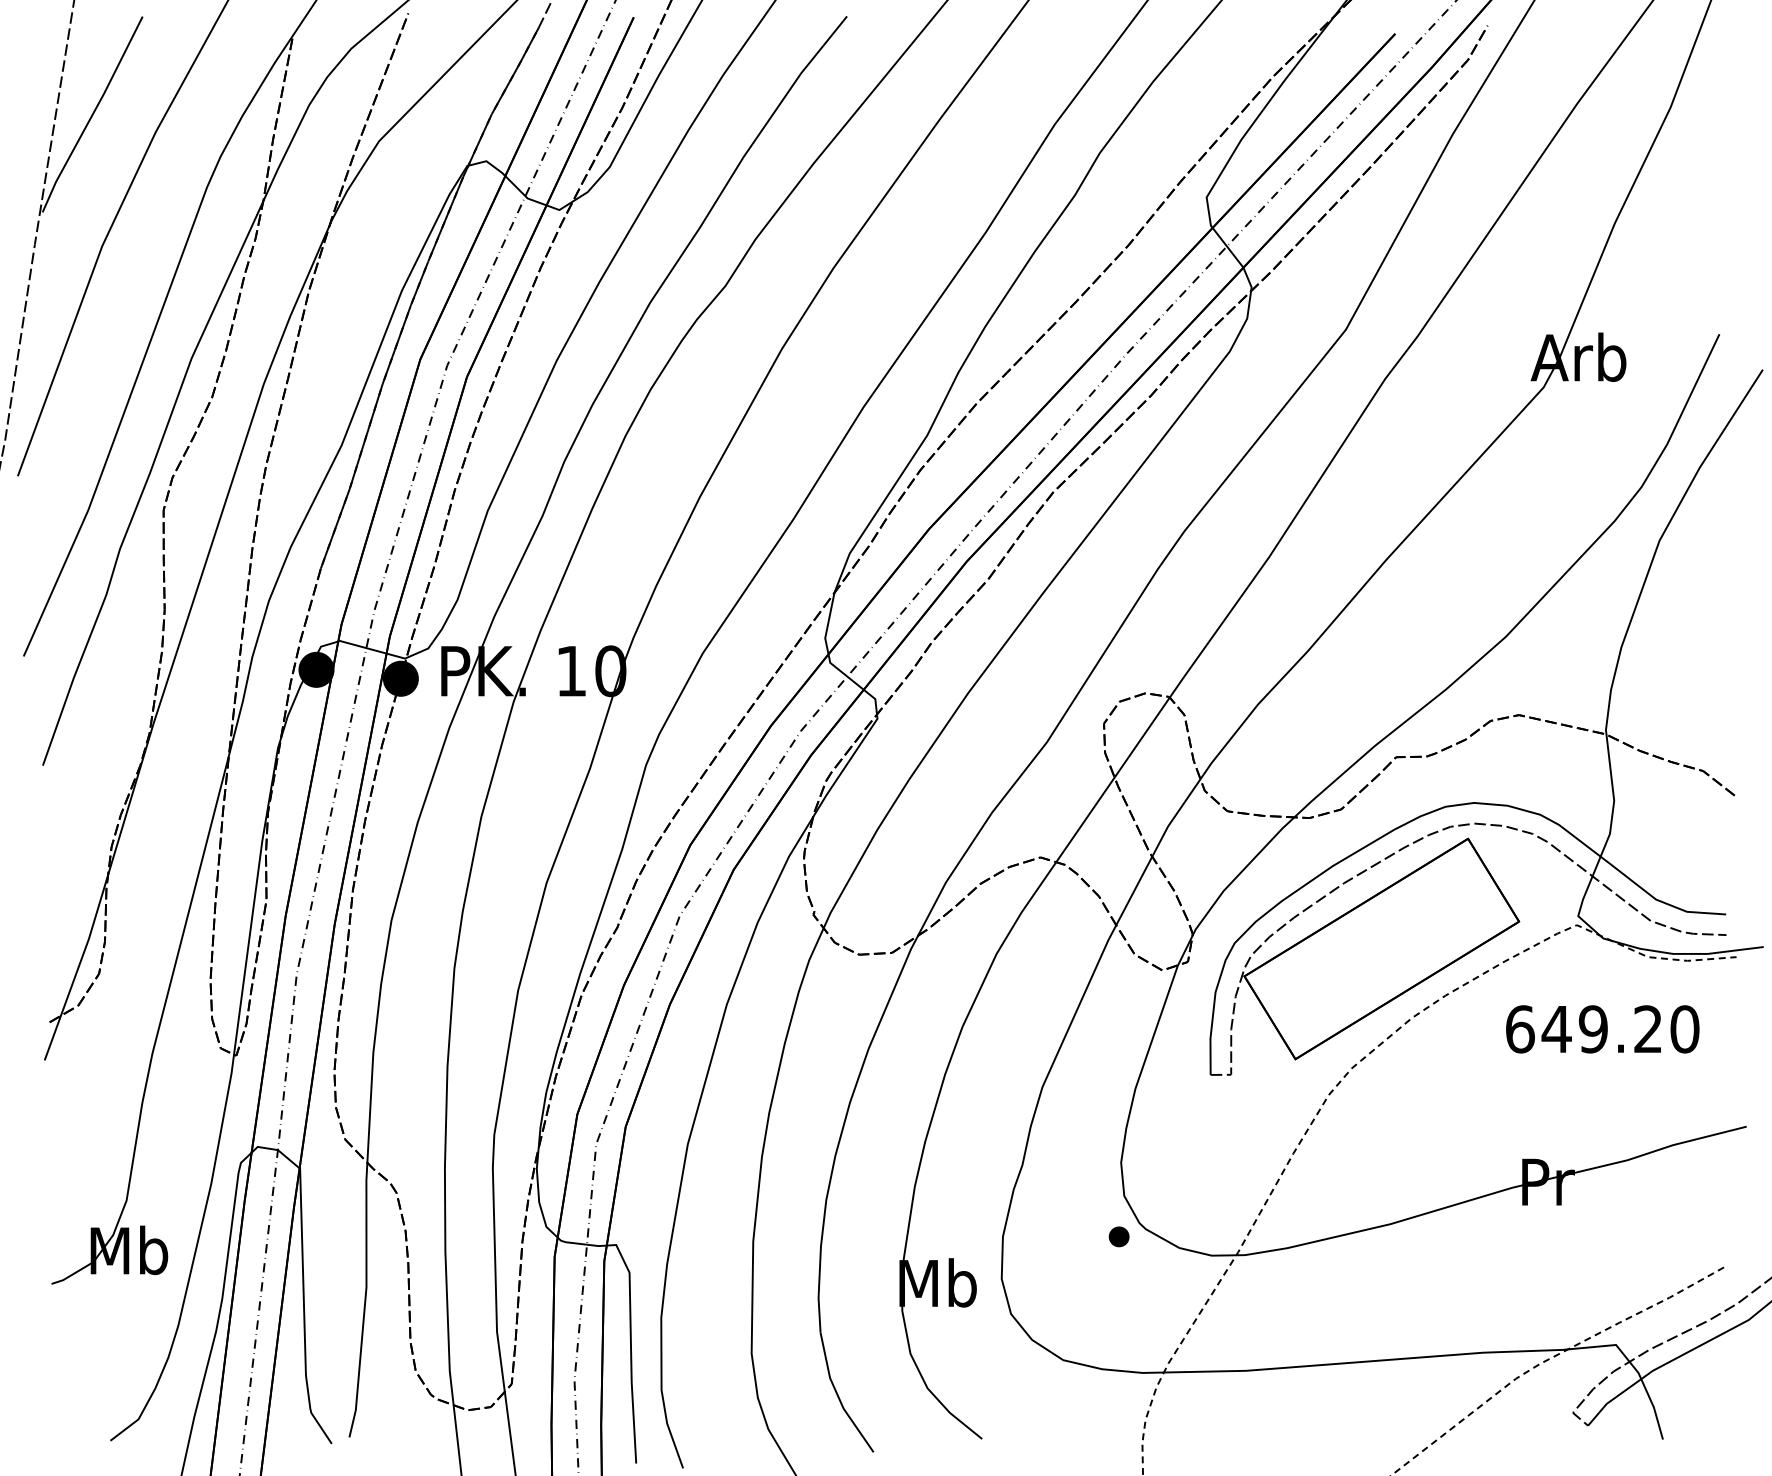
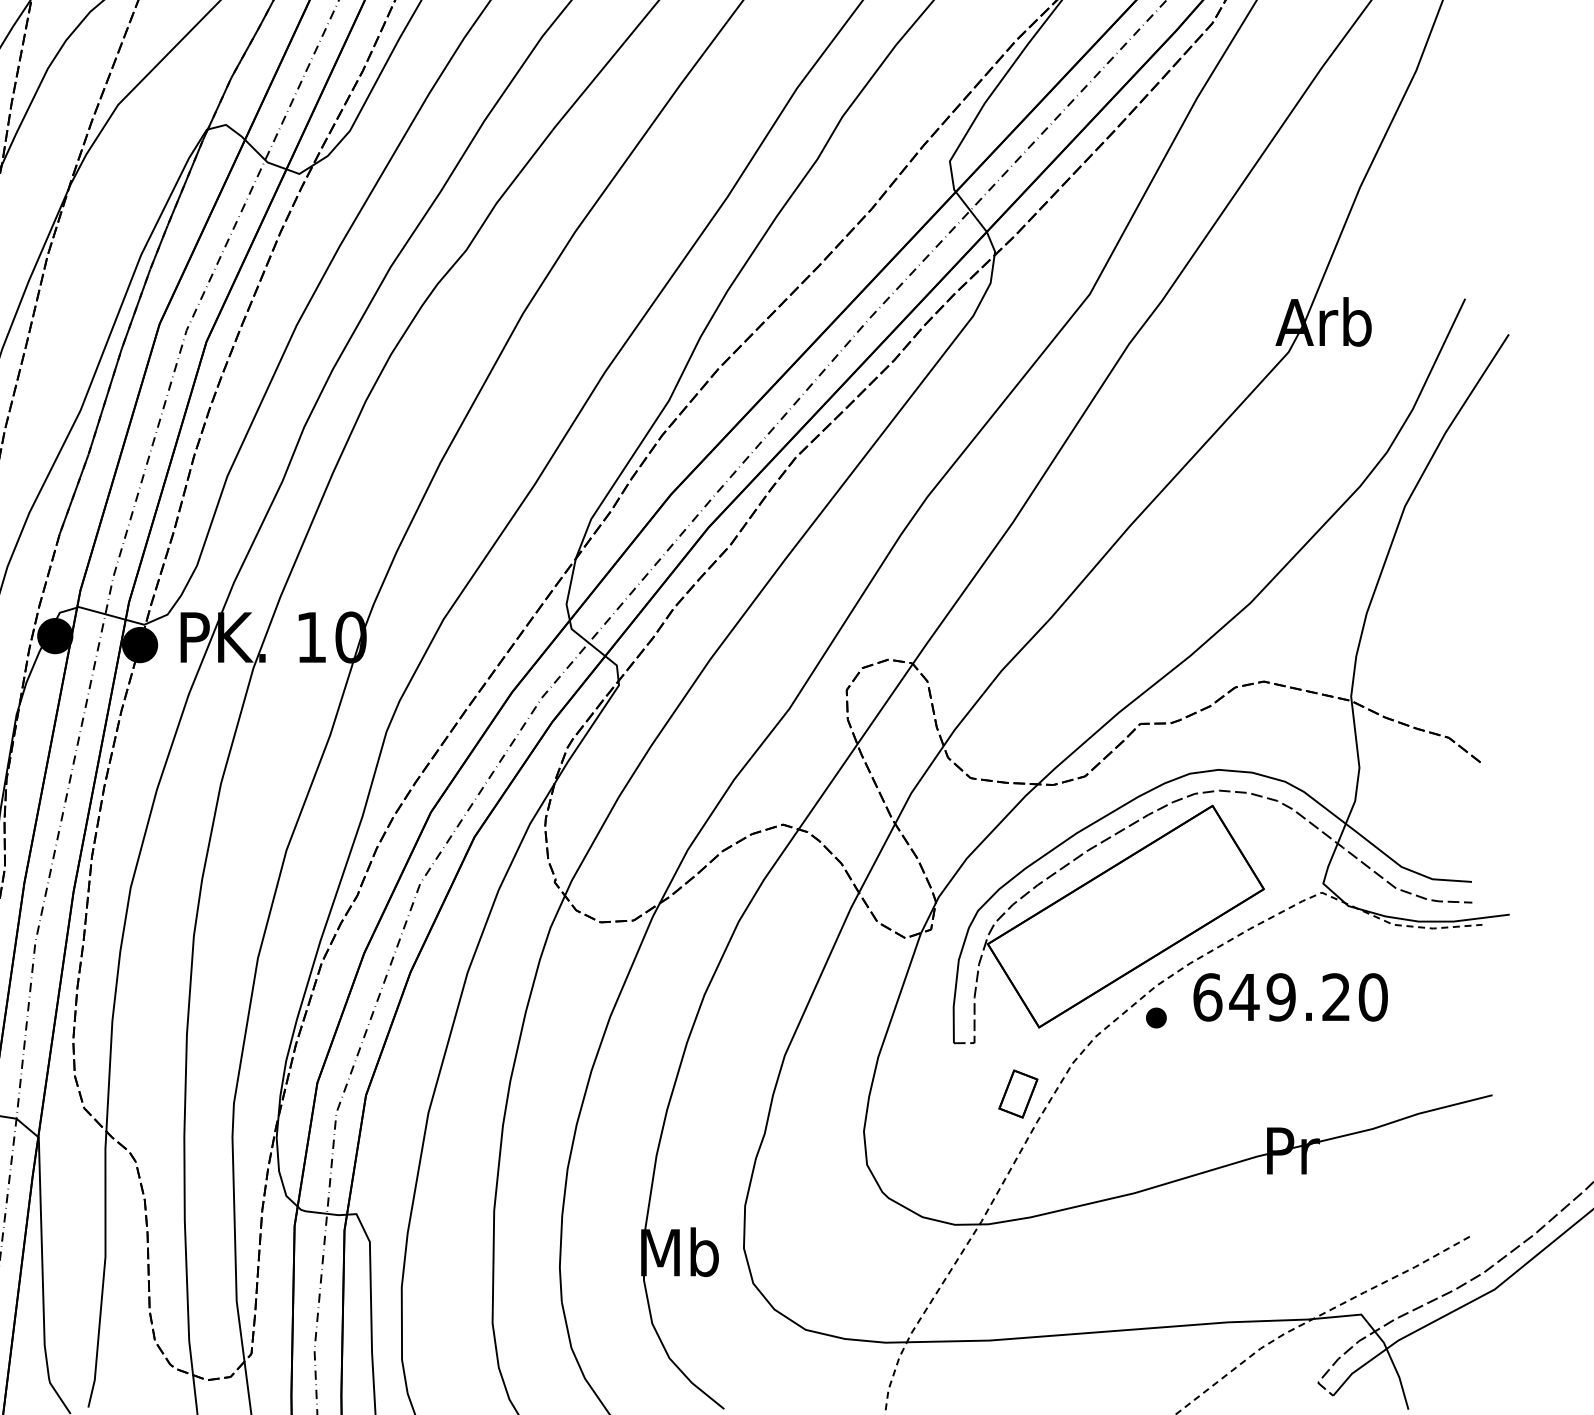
text: (1602, 1029) -> (1290, 997), moved
part: (1274, 1125) -> (1018, 1094), added
part: (1118, 1236) -> (1155, 1017), moved

